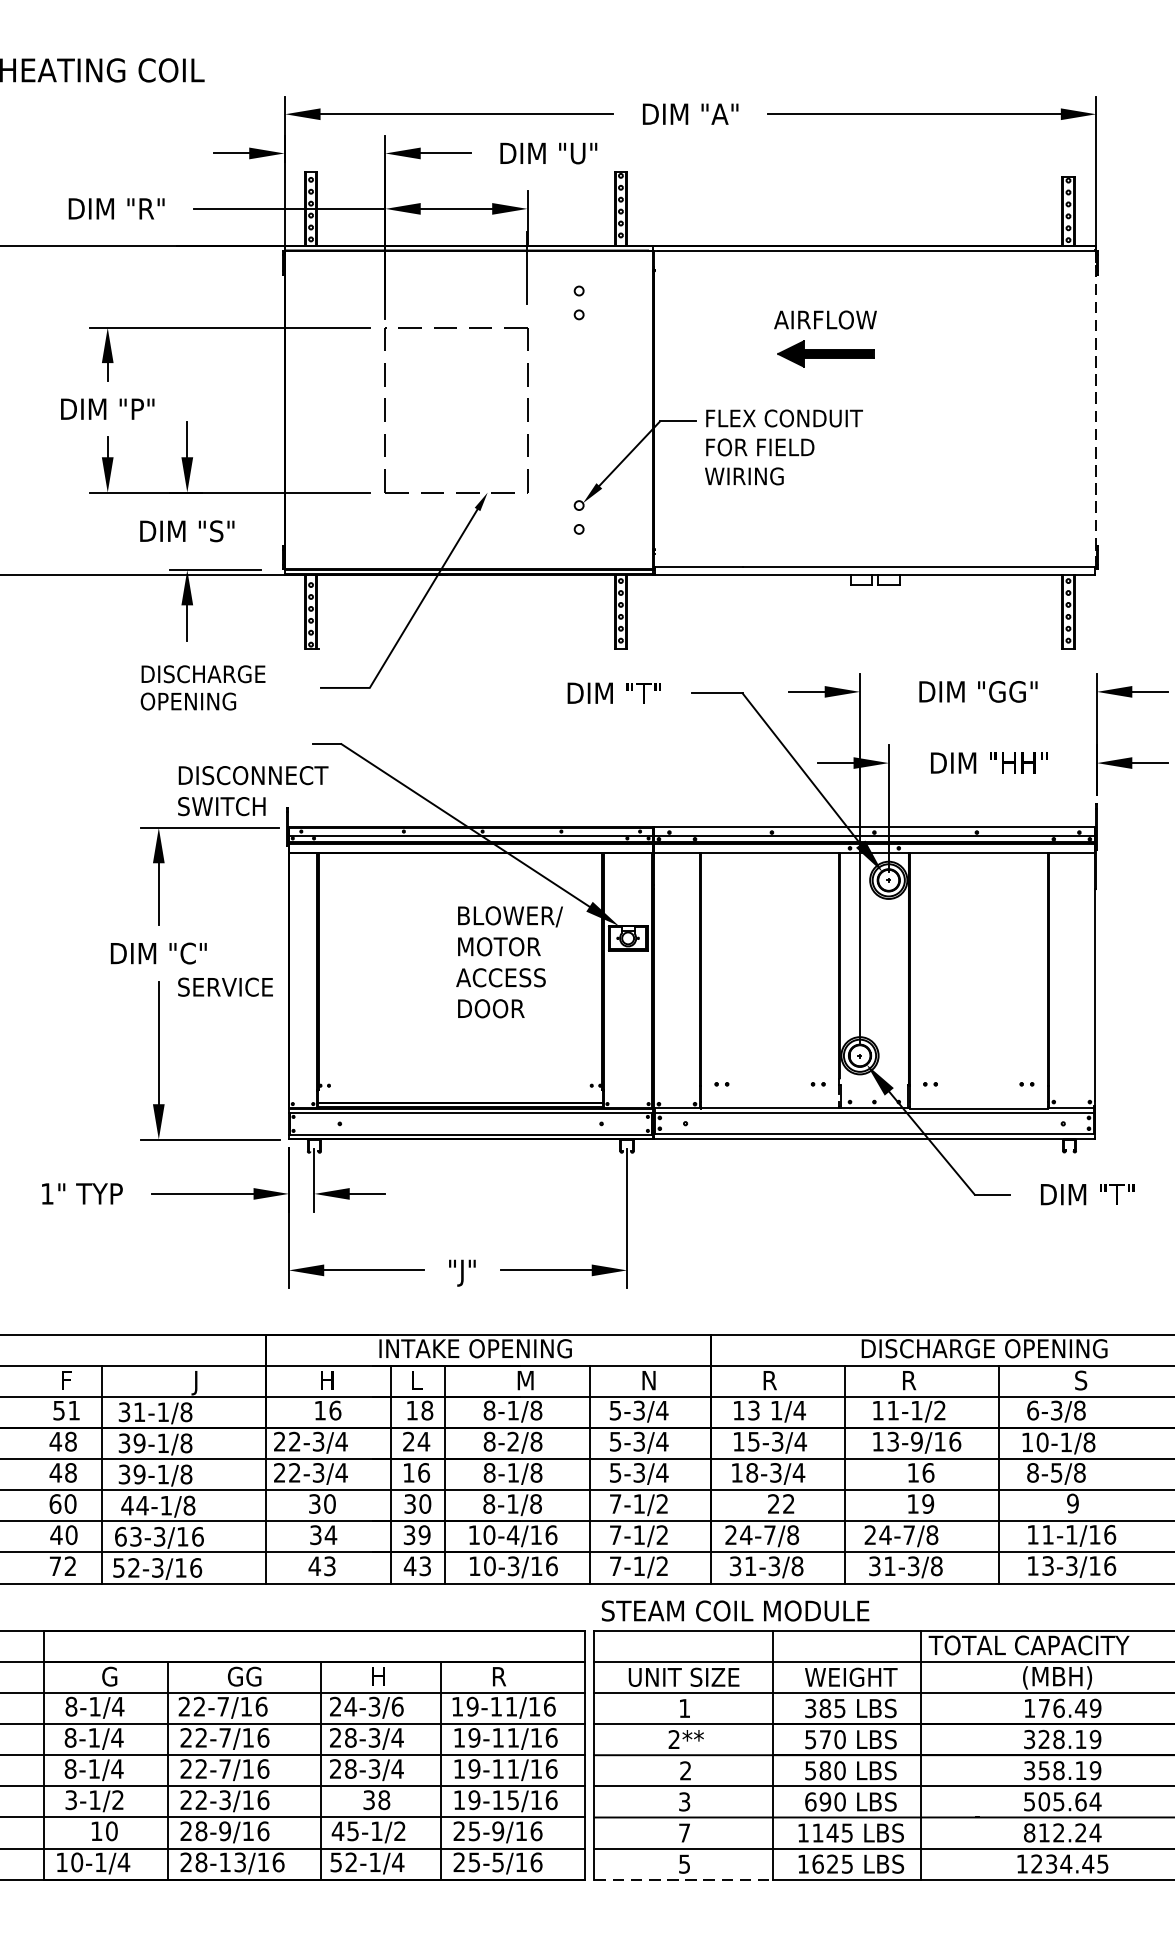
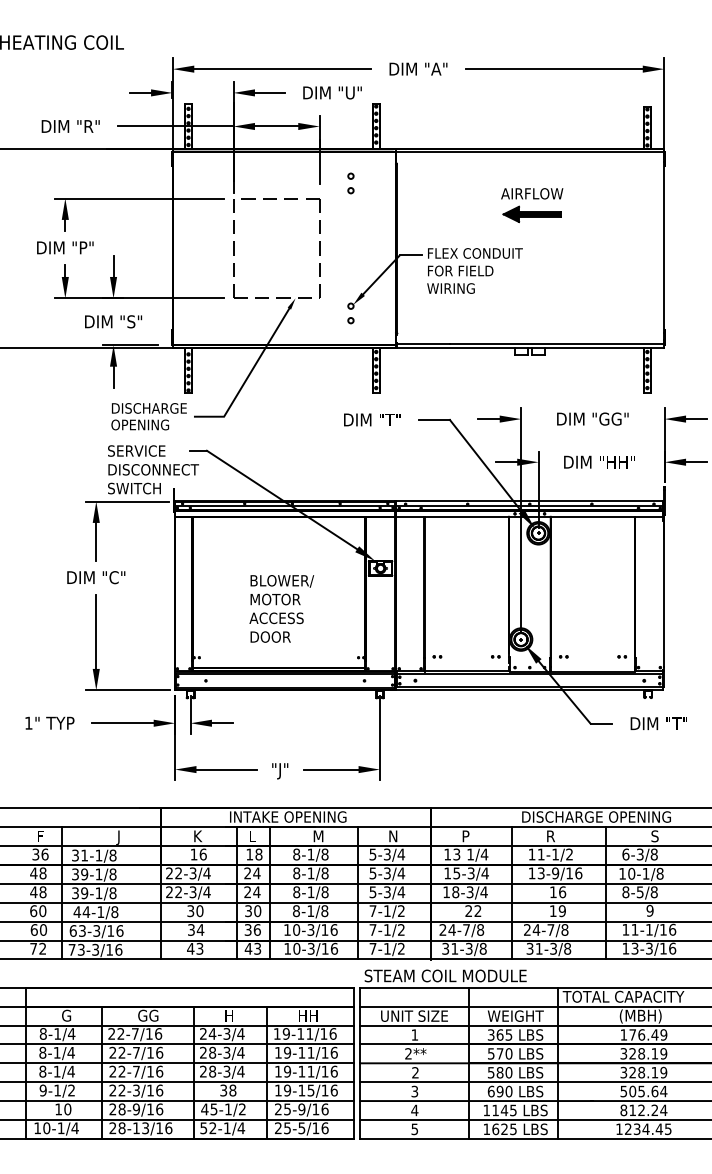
part: (826, 339) -> (532, 205), moved
line: (1096, 408) -> (664, 247), dashed -> solid
text: (202, 687) -> (148, 416), moved
text: (509, 961) -> (281, 608), moved
text: (225, 986) -> (136, 450), moved
text: (327, 1380) -> (198, 836), H -> K
text: (771, 1384) -> (467, 838), R -> P
text: (66, 1410) -> (40, 854), 51 -> 36
text: (512, 1441) -> (310, 873), 8-2/8 -> 8-1/8
text: (416, 1473) -> (252, 892), 16 -> 24
text: (56, 1534) -> (34, 929), 40 -> 60
text: (423, 1534) -> (256, 929), 39 -> 36
text: (512, 1534) -> (310, 929), 10-4/16 -> 10-3/16
text: (126, 1567) -> (76, 949), 52-3/16 -> 73-3/16
text: (507, 1676) -> (307, 1015), R -> HH
text: (396, 1705) -> (240, 1033), 24-3/6 -> 24-3/4
text: (824, 1707) -> (499, 1034), 385 -> 365
text: (1043, 1770) -> (632, 1072), 358.19 -> 328.19
text: (70, 1800) -> (42, 1090), 3-1/2 -> 9-1/2
text: (684, 1833) -> (414, 1110), 7 -> 4
line: (684, 1879) -> (414, 1138), dashed -> solid

